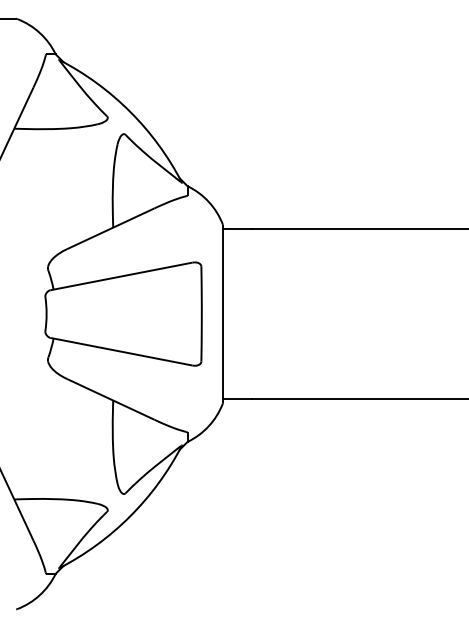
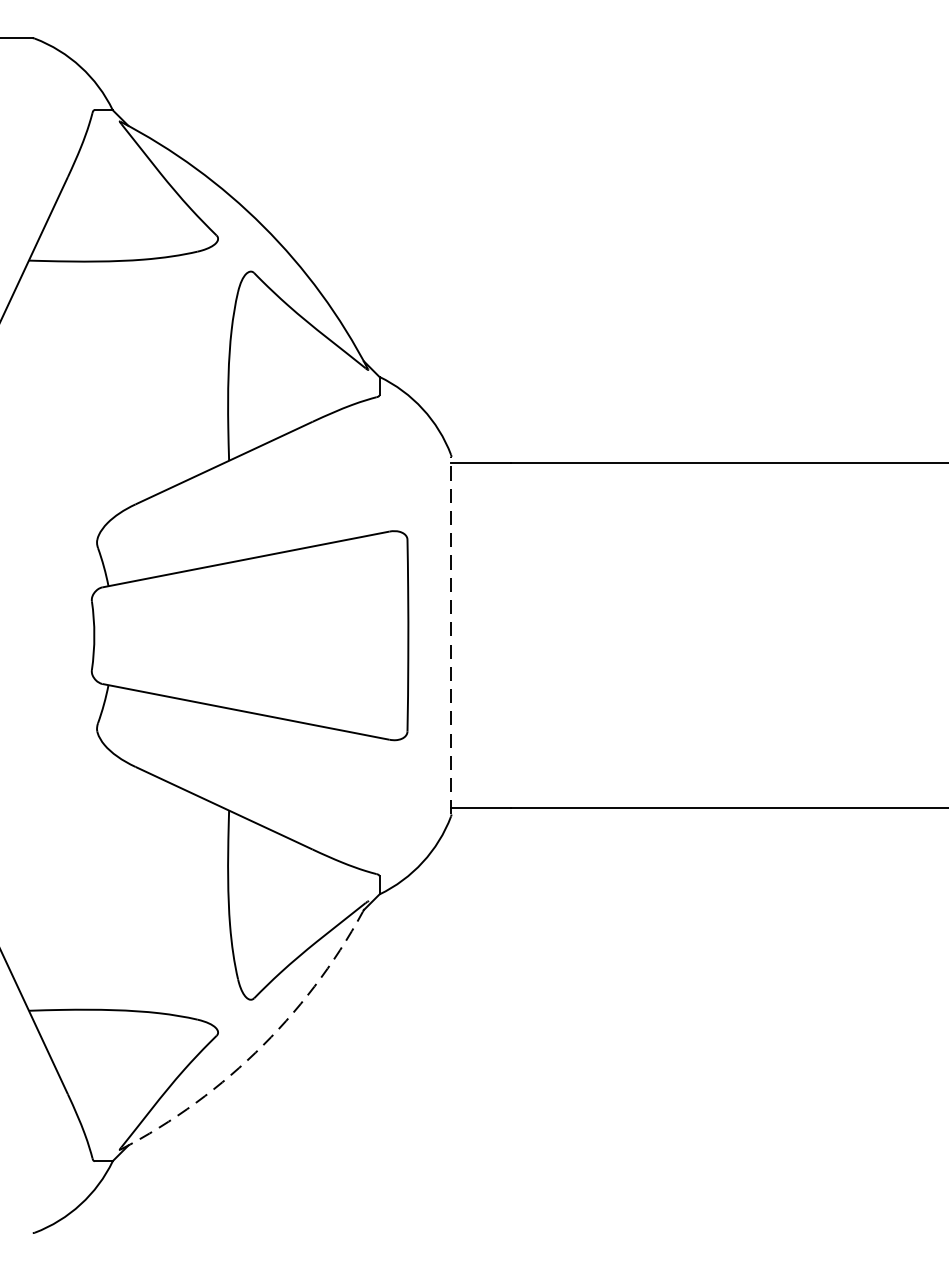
line: (223, 313) -> (452, 634), solid -> dashed
arc: (130, 516) -> (264, 1045), solid -> dashed

